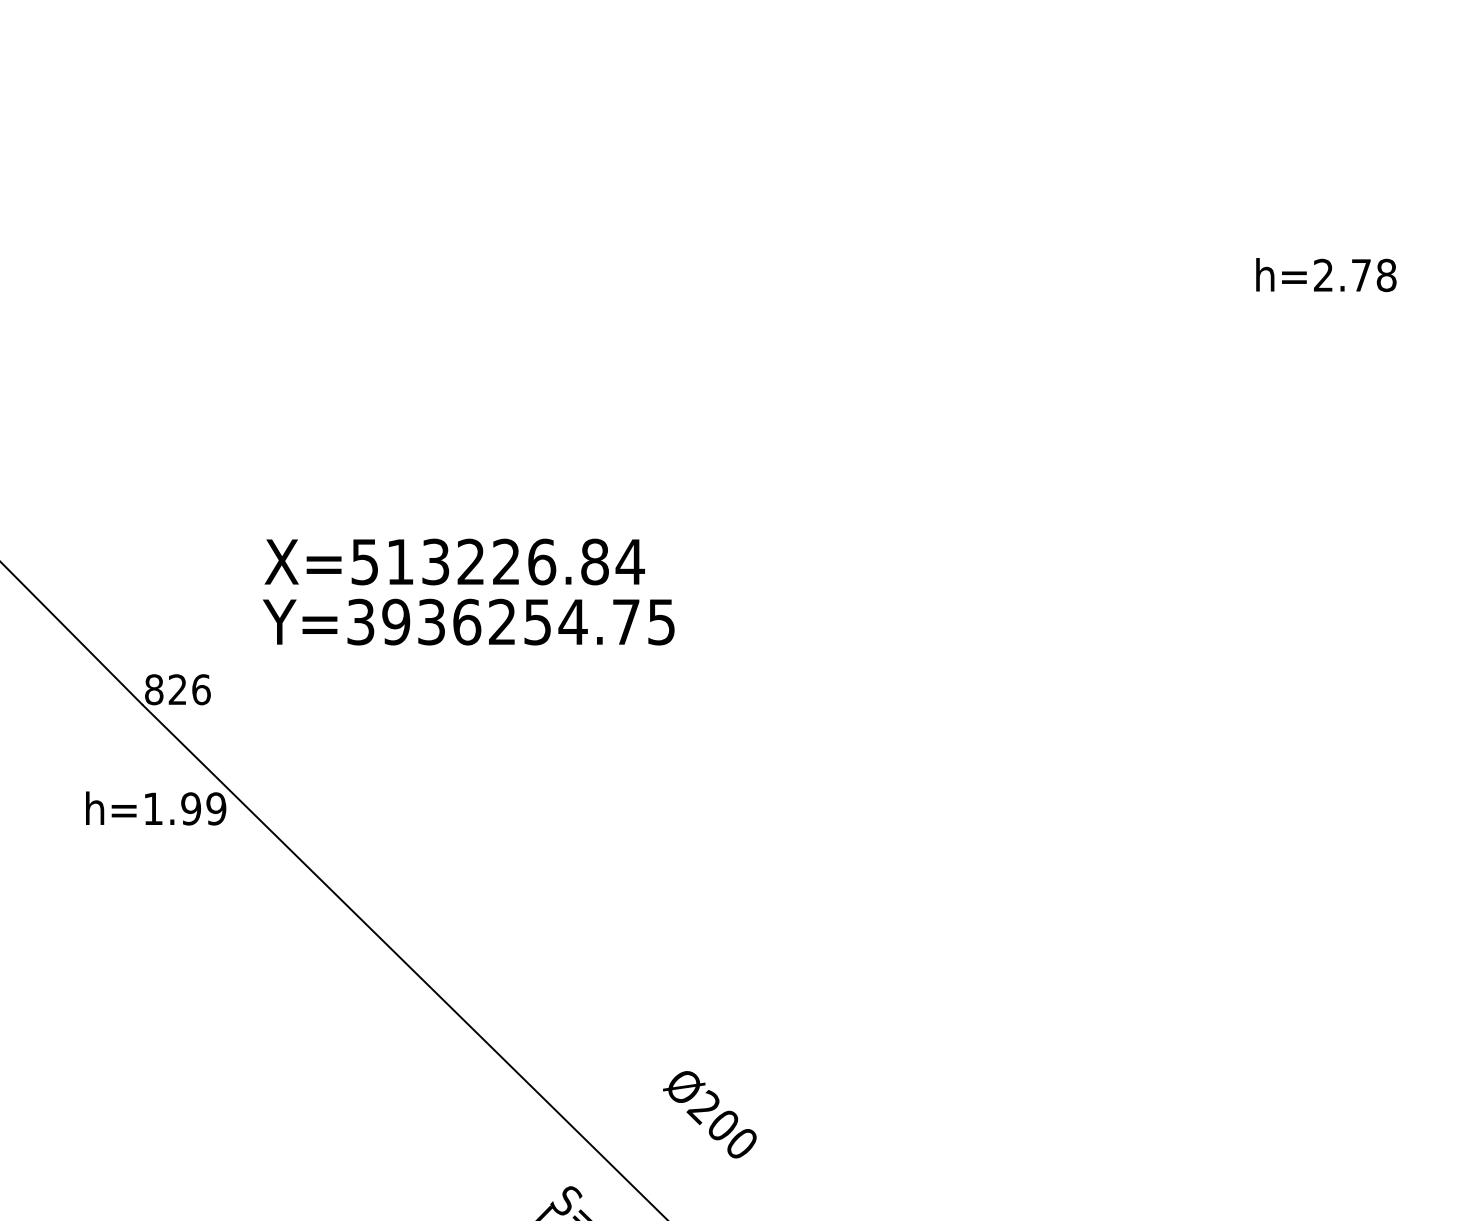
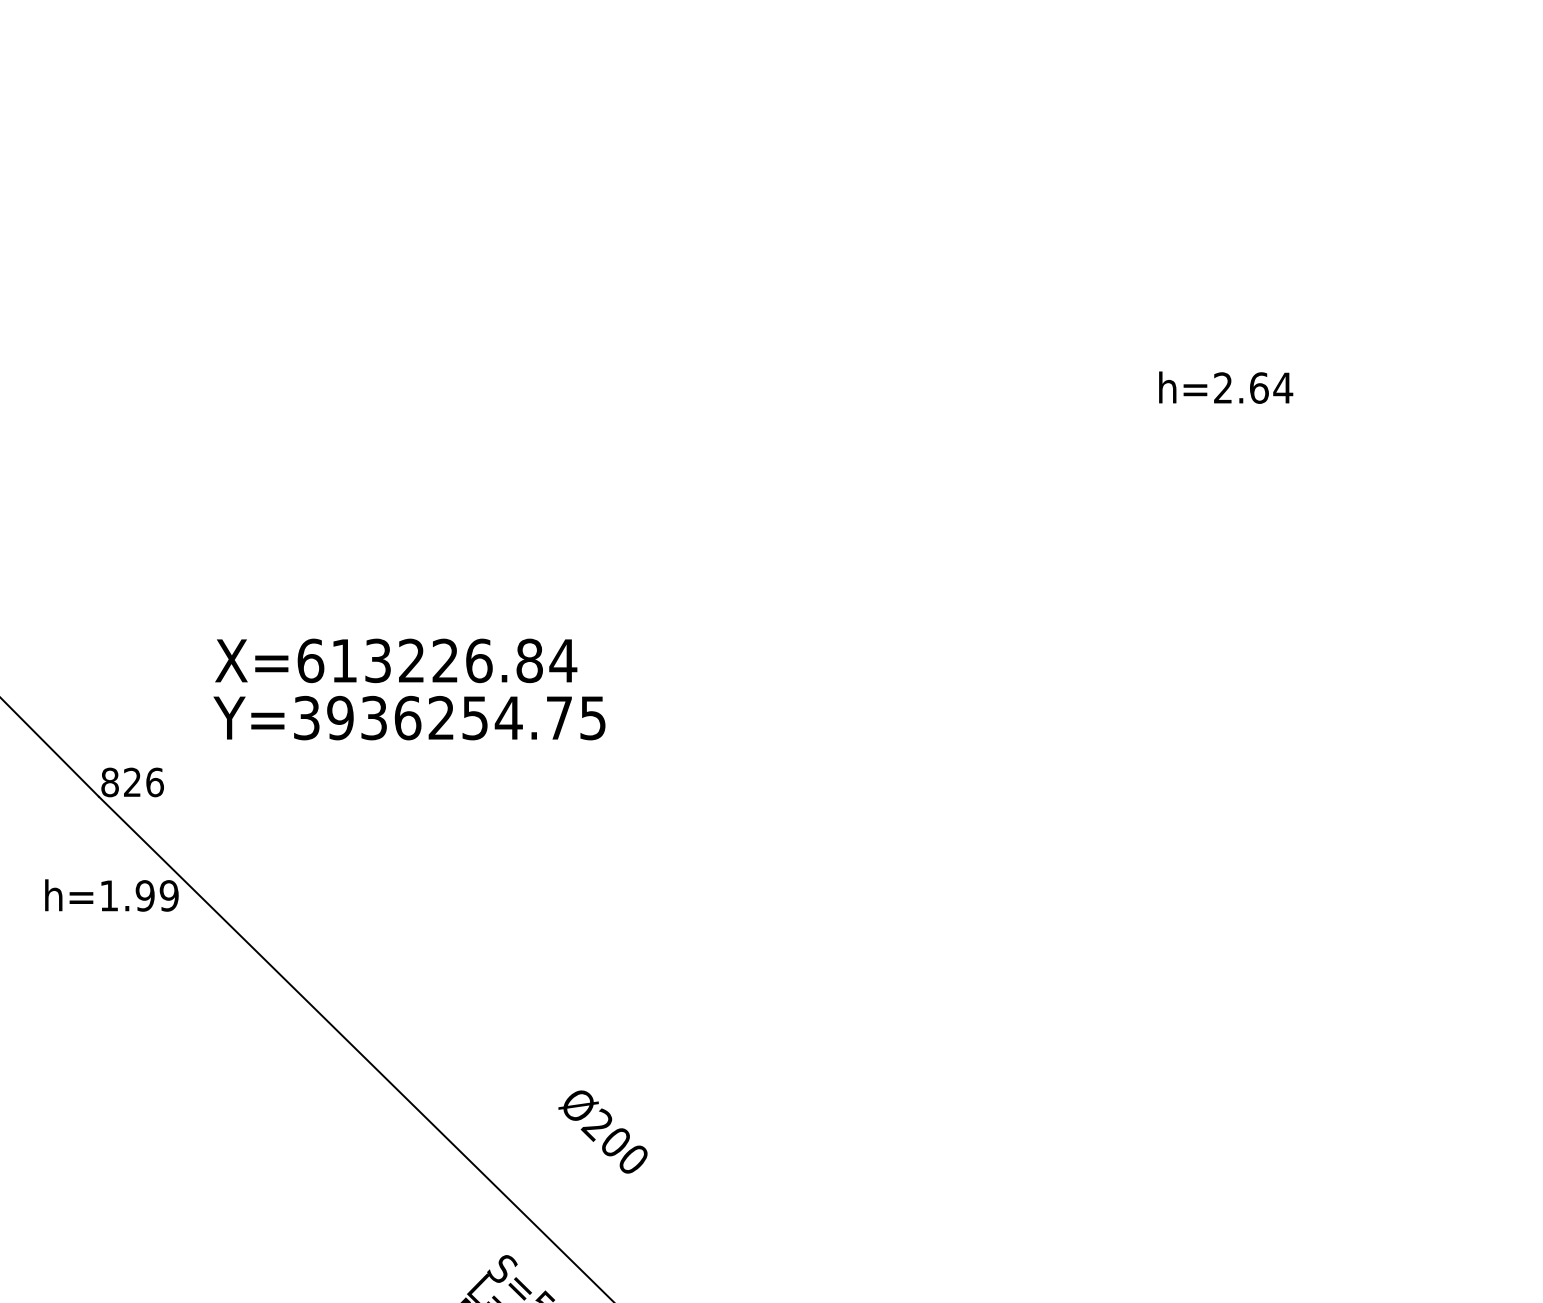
text: (1374, 274) -> (1271, 387), h=2.78 -> h=2.64
text: (364, 561) -> (310, 660), X=513226.84 -> X=613226.84
text: (709, 1114) -> (602, 1131), moved

